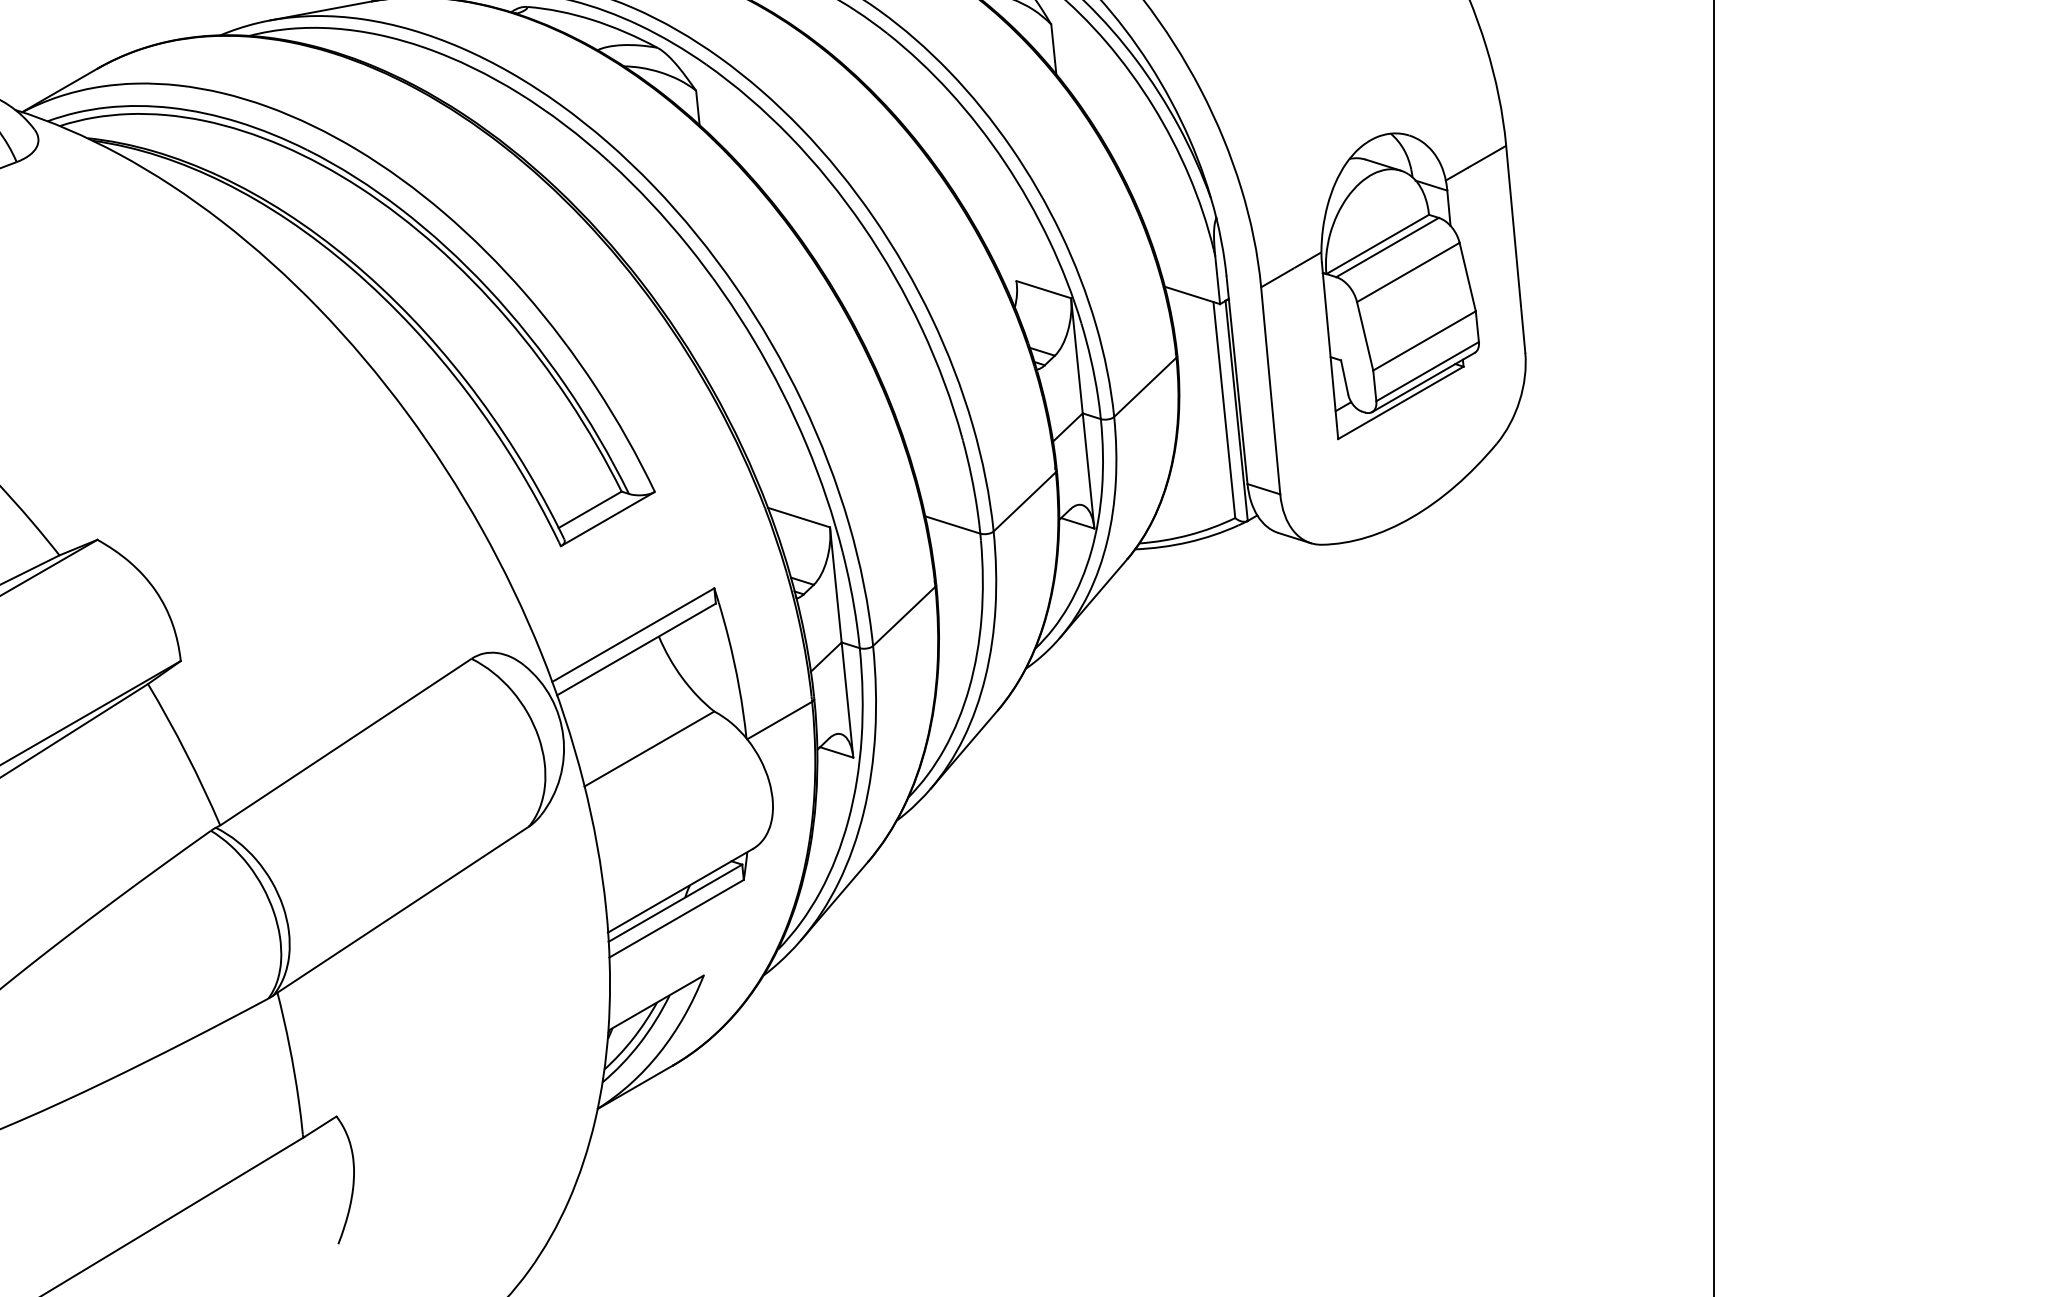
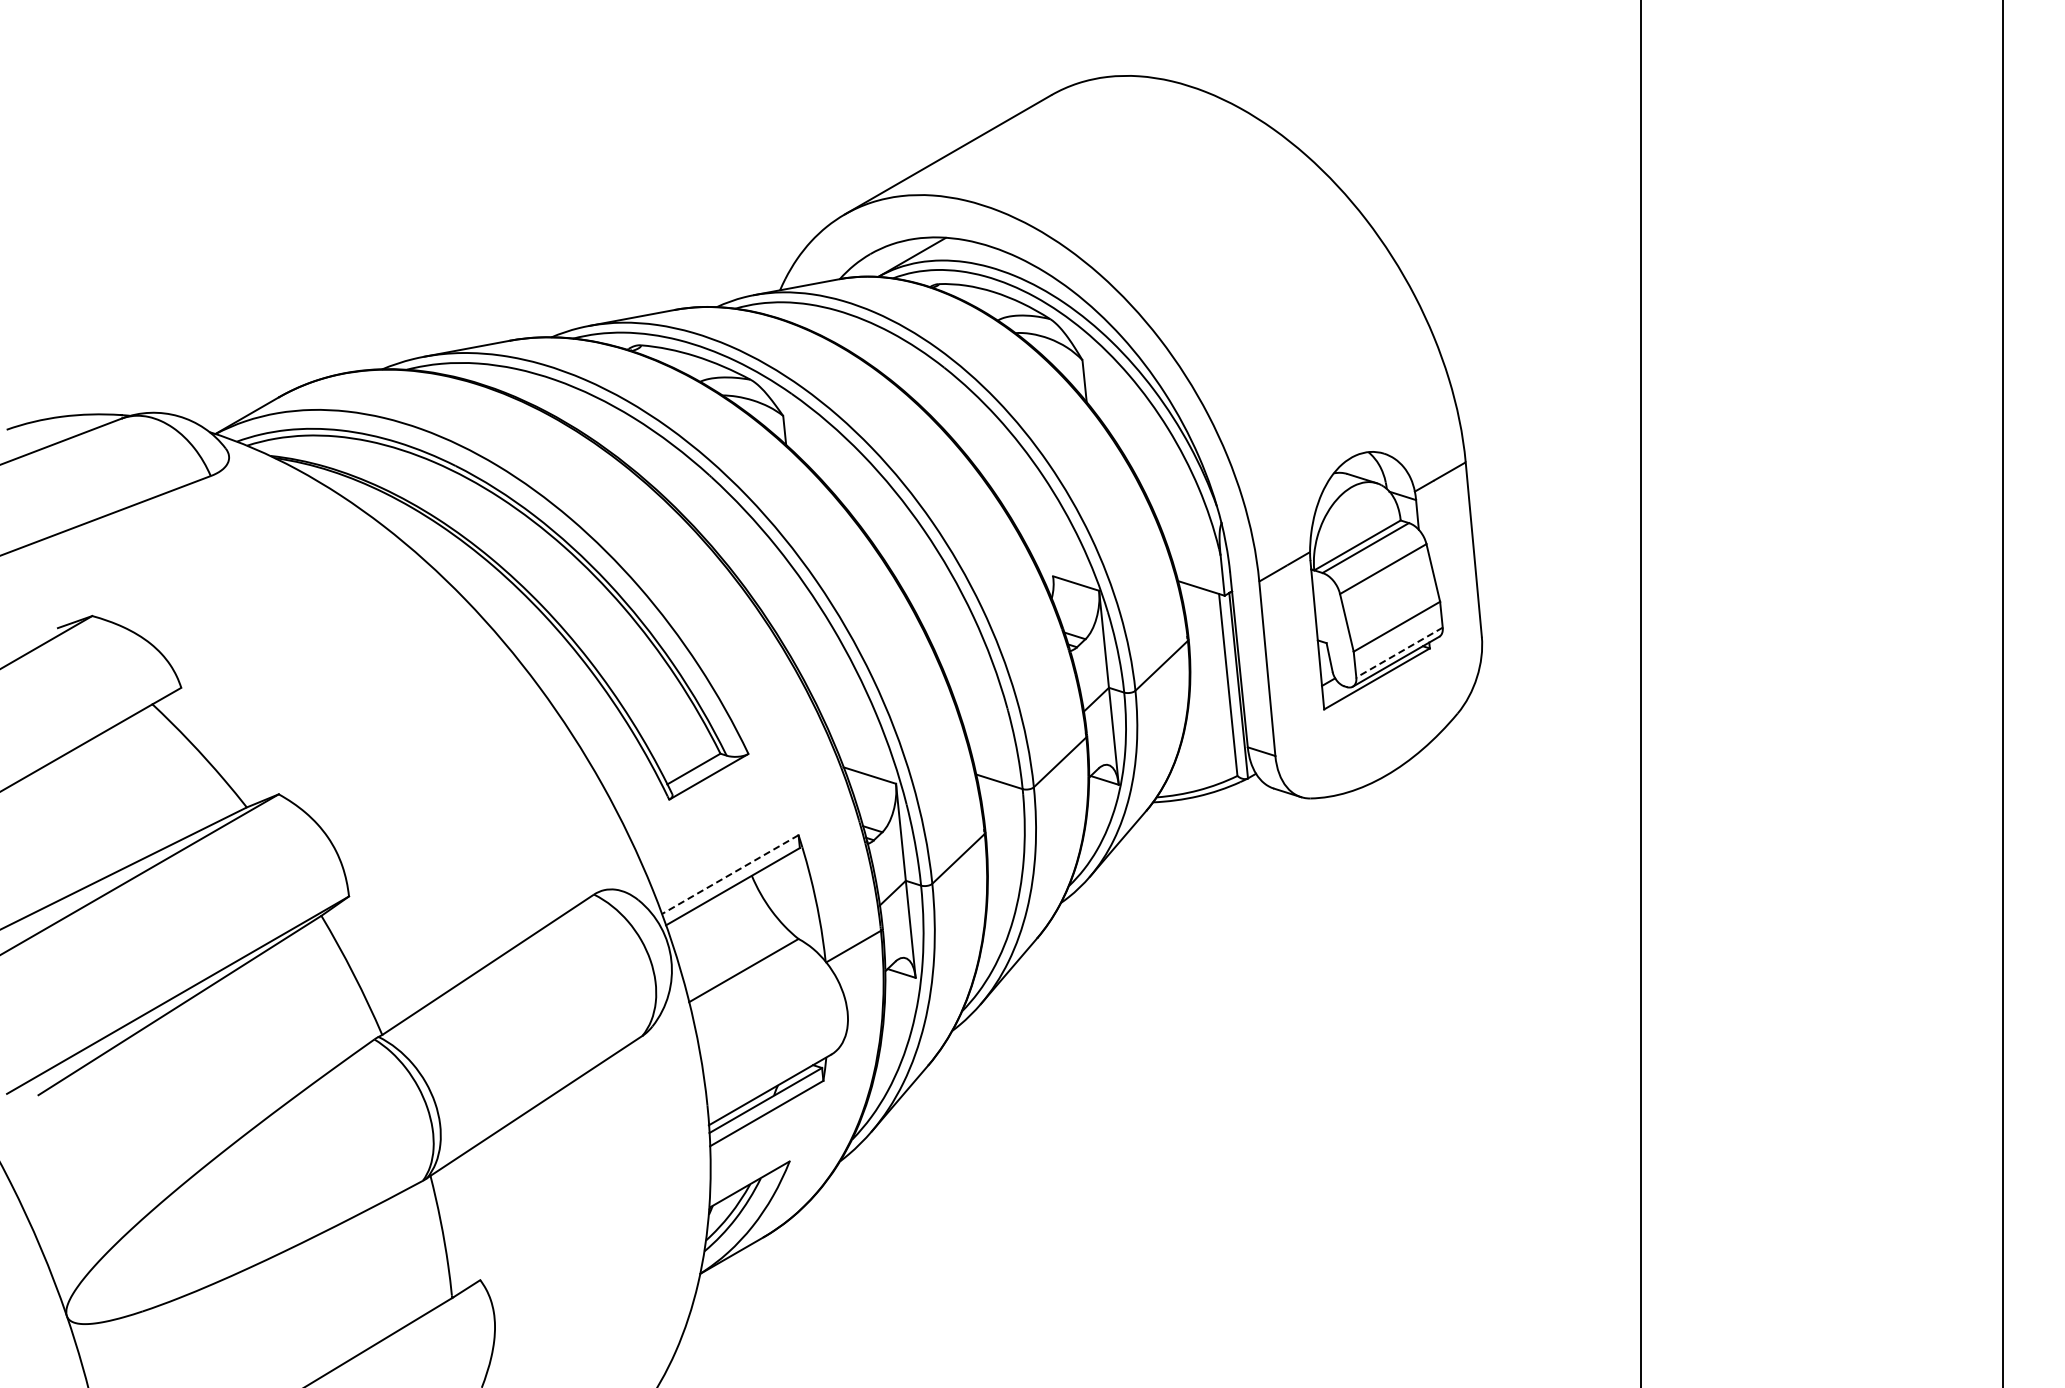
line: (1427, 371) -> (1399, 652), solid -> dashed
line: (633, 634) -> (730, 874), solid -> dashed

